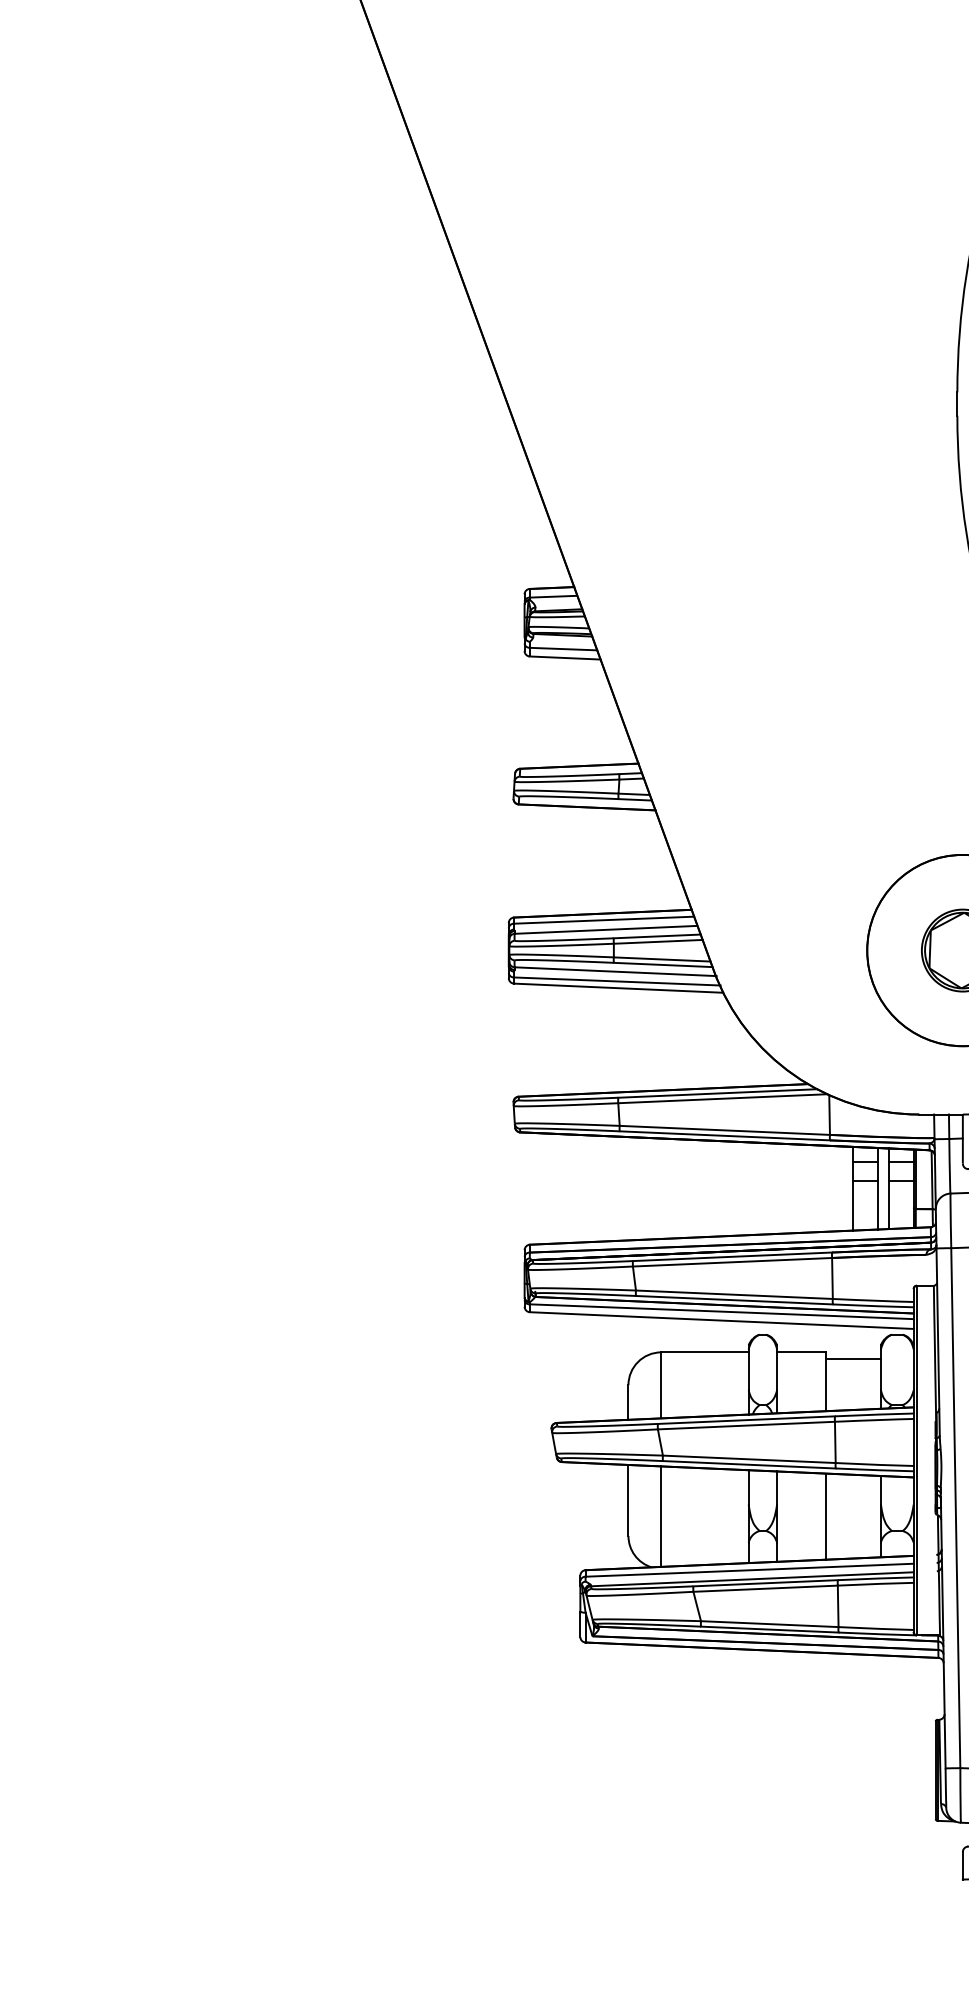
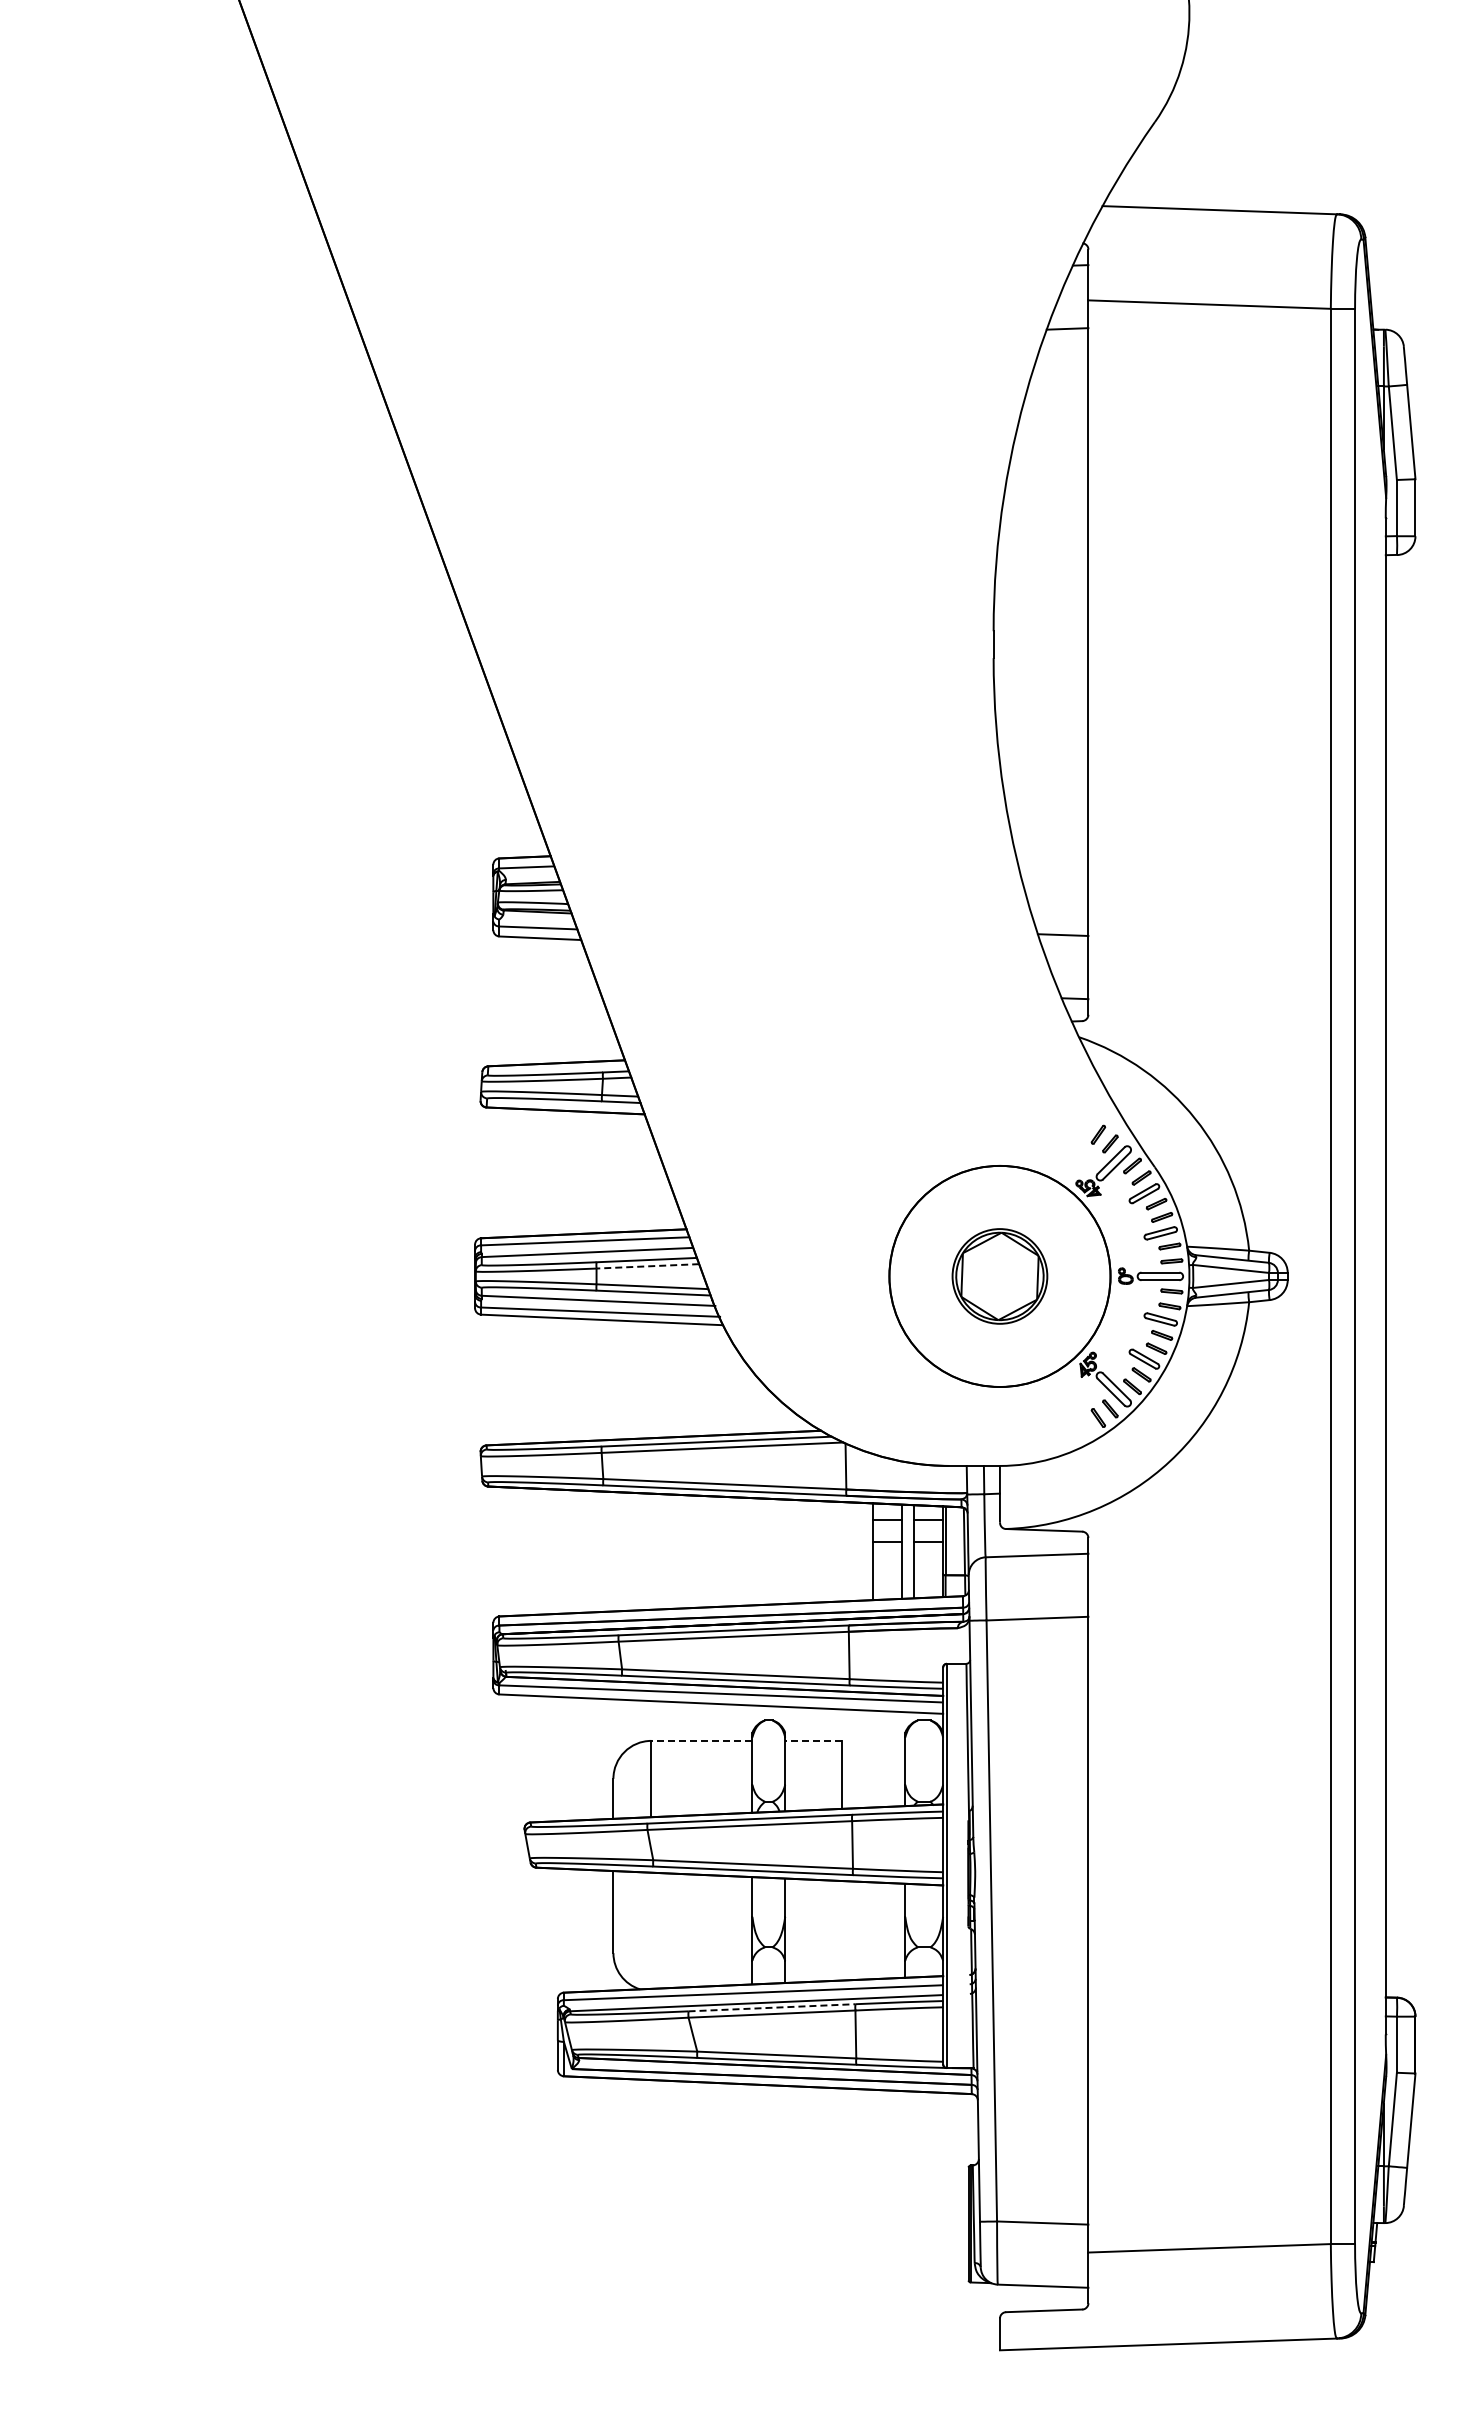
line: (657, 941) -> (647, 1266), solid -> dashed
line: (704, 1352) -> (701, 1740), solid -> dashed
line: (801, 1352) -> (813, 1740), solid -> dashed
line: (853, 1359) -> (873, 1749), removed
line: (661, 1516) -> (651, 1930), removed
line: (826, 1516) -> (842, 1930), removed
line: (765, 1583) -> (771, 2007), solid -> dashed

